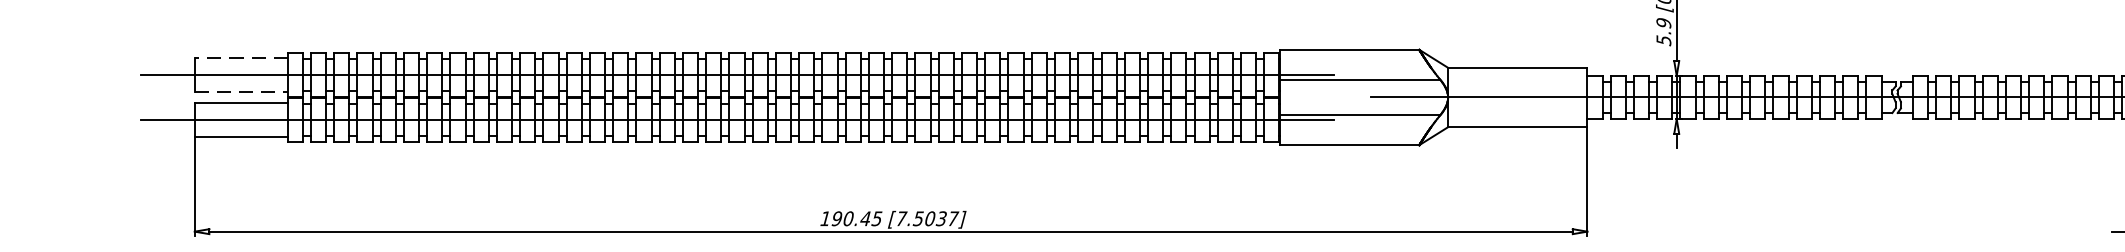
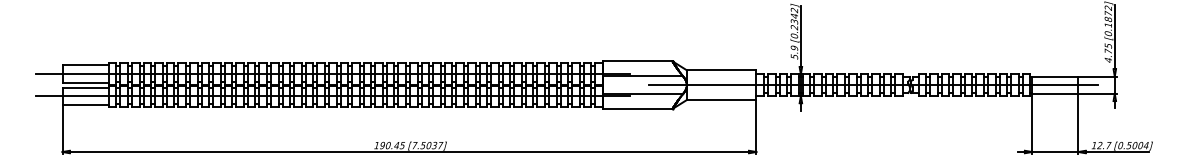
line: (240, 58) -> (85, 65), dashed -> solid
line: (242, 92) -> (86, 82), dashed -> solid

